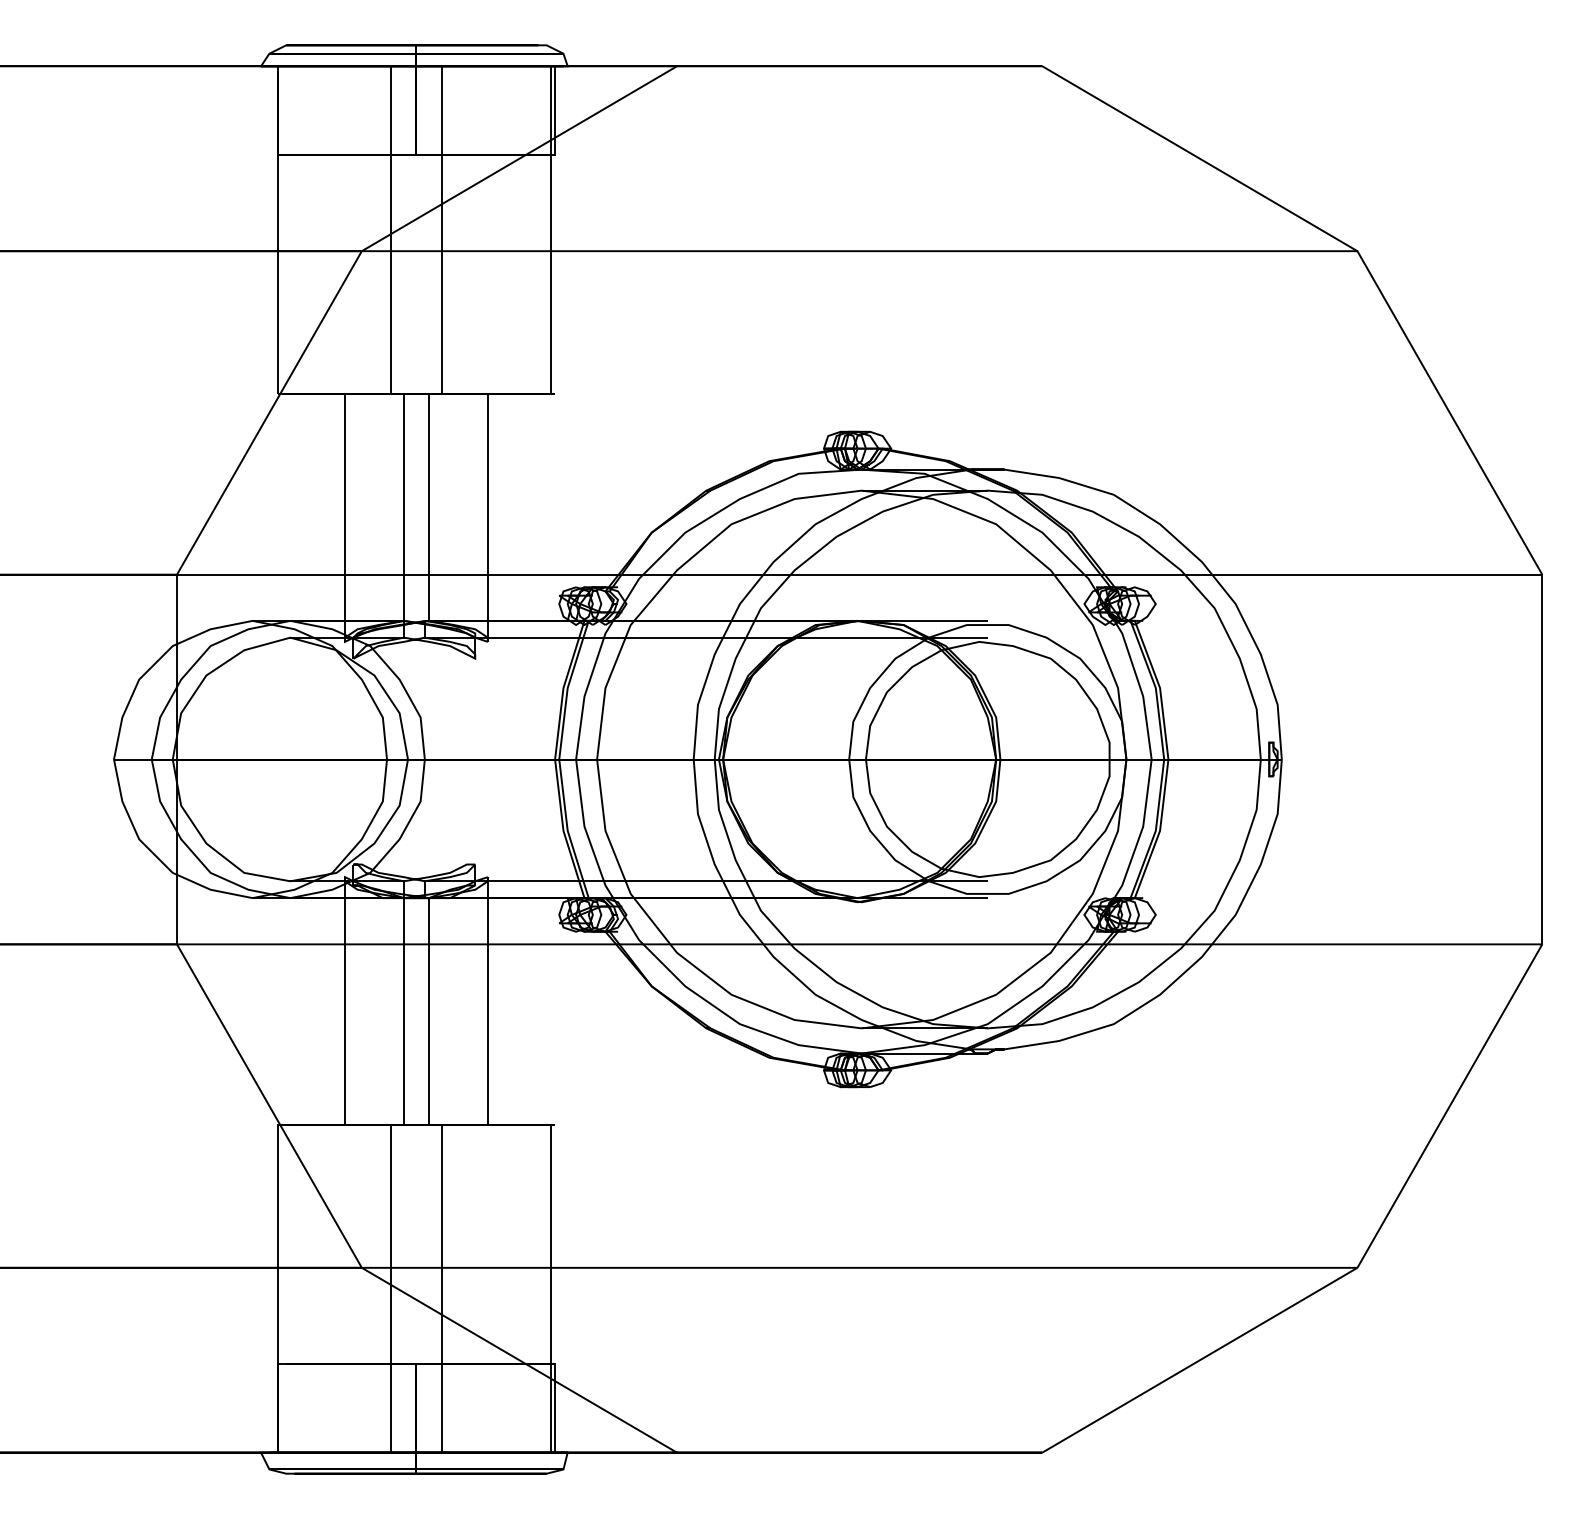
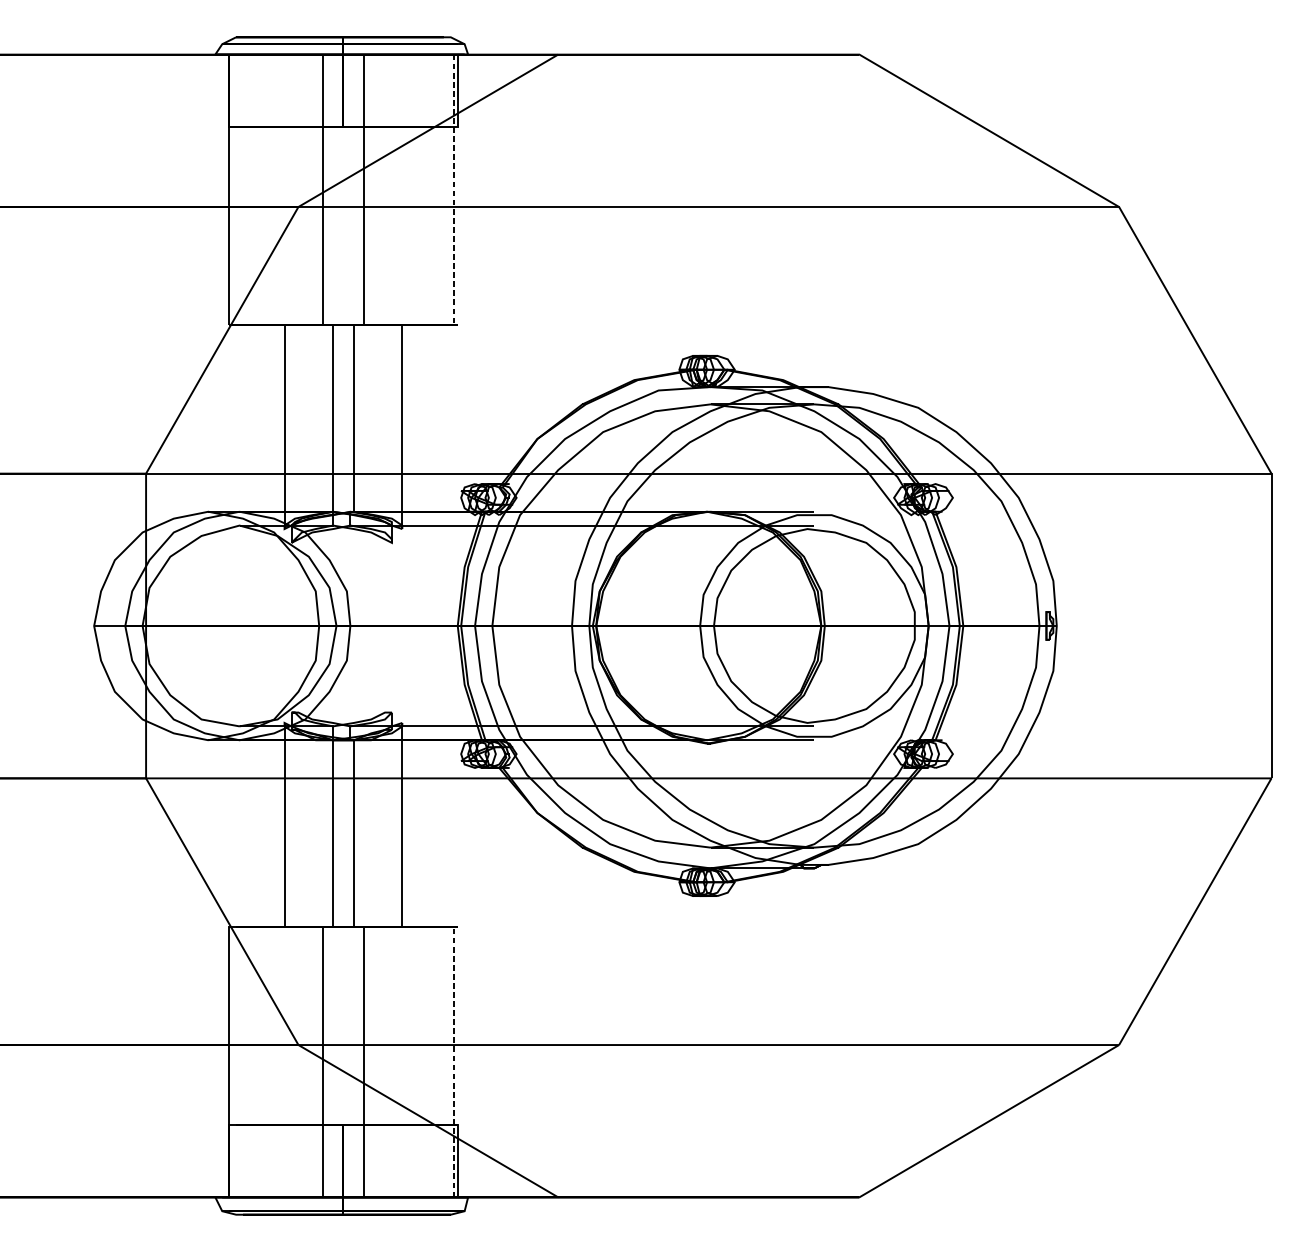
line: (550, 230) -> (453, 189), solid -> dashed
line: (550, 1288) -> (453, 1062), solid -> dashed

